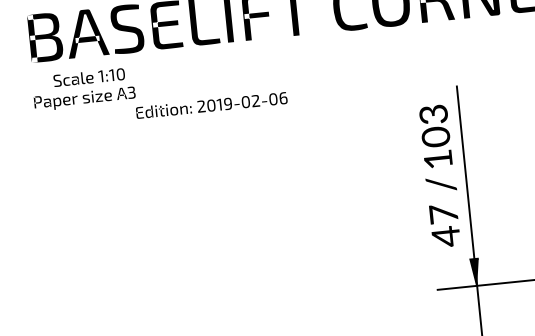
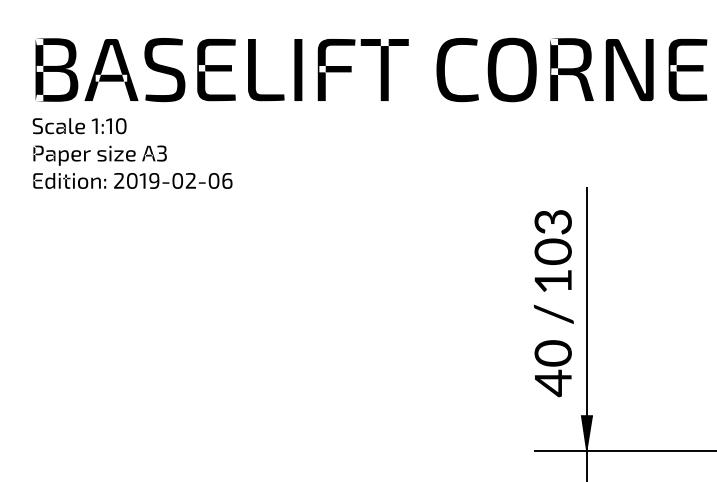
text: (89, 77) -> (79, 126), moved
text: (211, 105) -> (132, 180), moved
text: (443, 214) -> (552, 353), 47 -> 40

